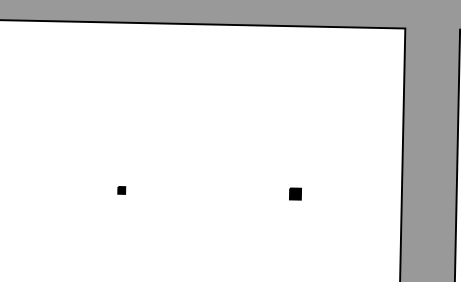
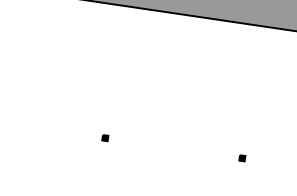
part: (295, 193) -> (242, 157), size x0.62

